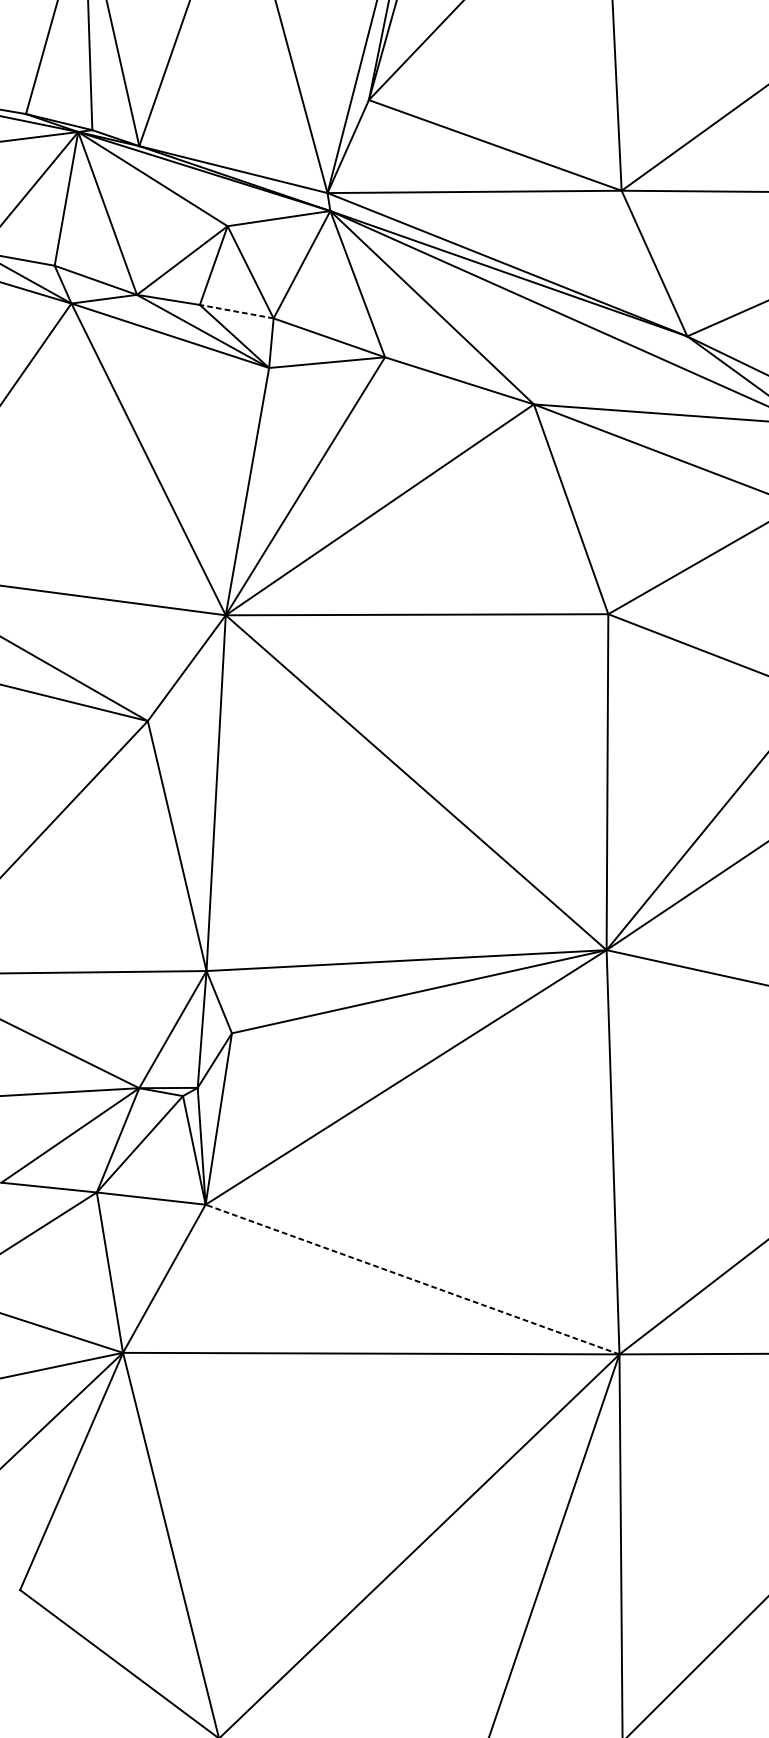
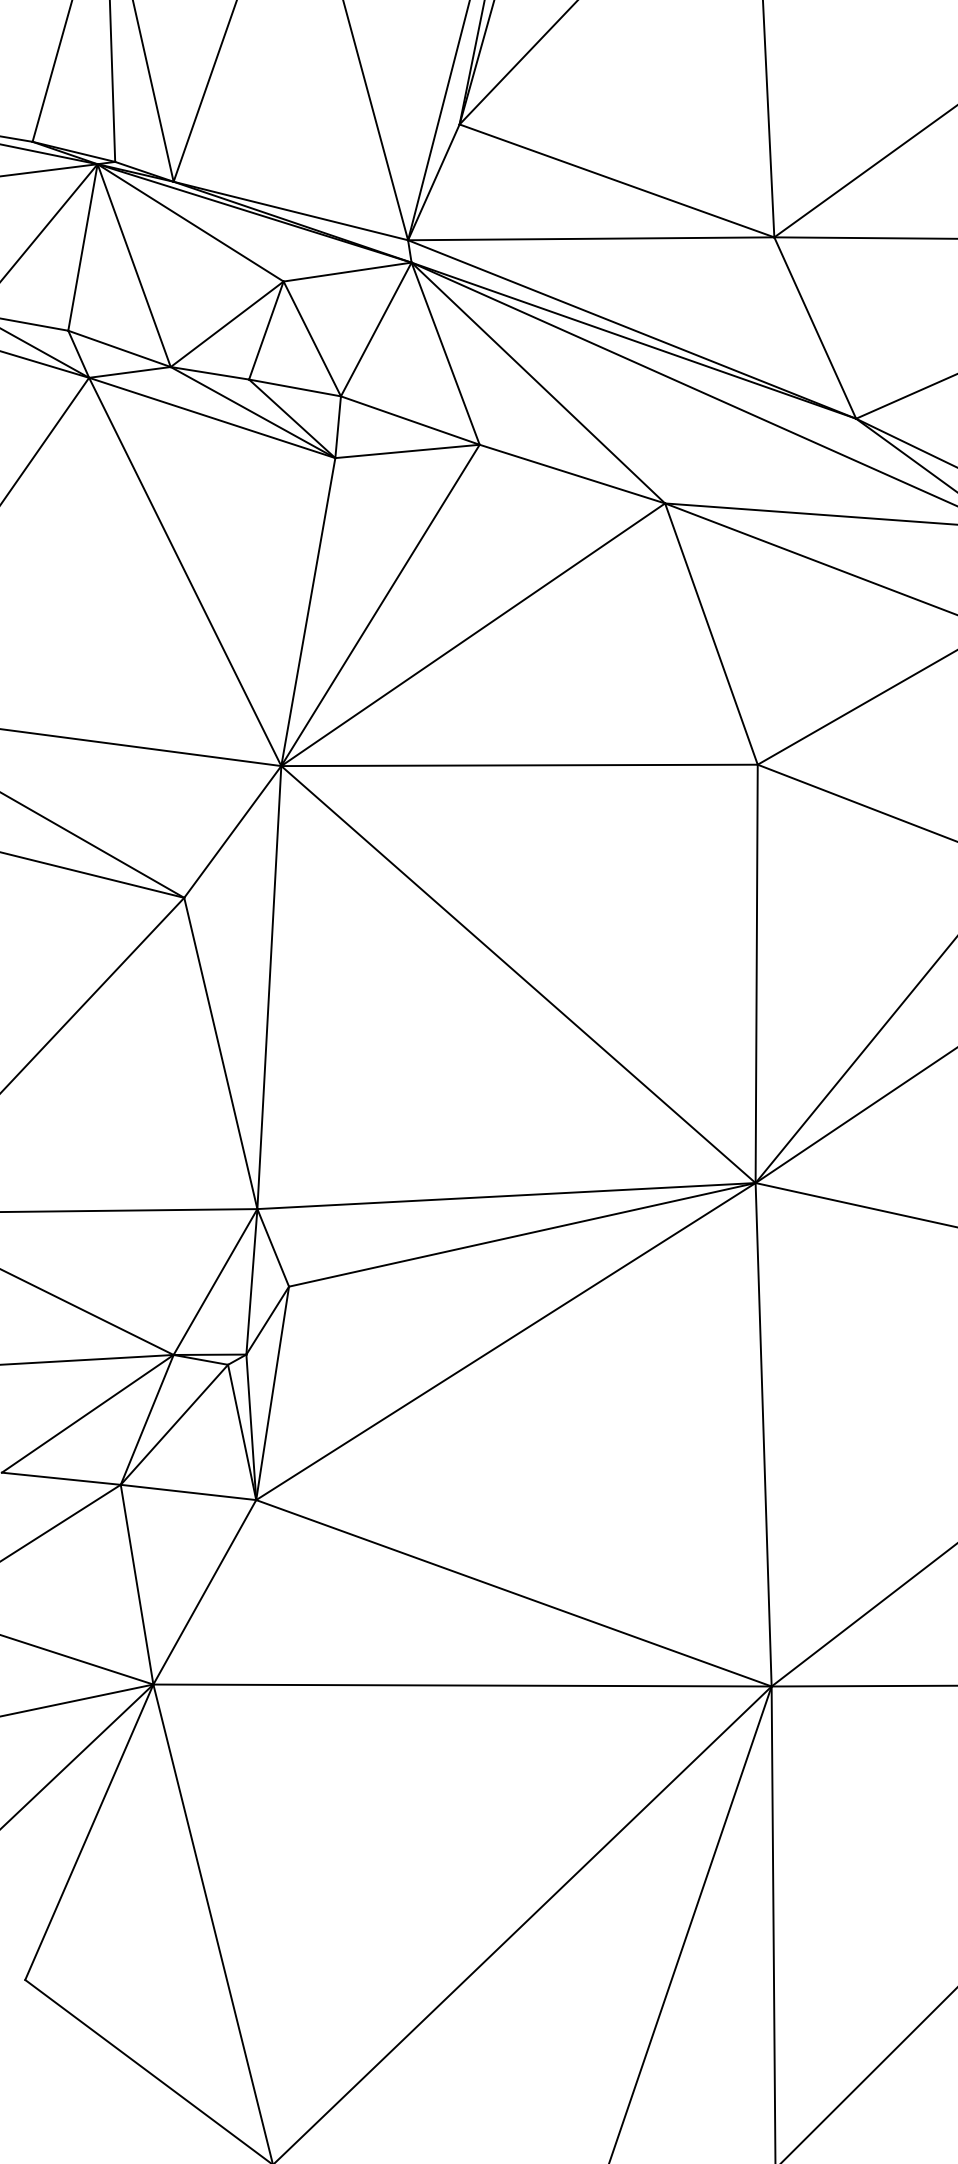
line: (237, 311) -> (295, 387), dashed -> solid
line: (412, 1279) -> (513, 1593), dashed -> solid

